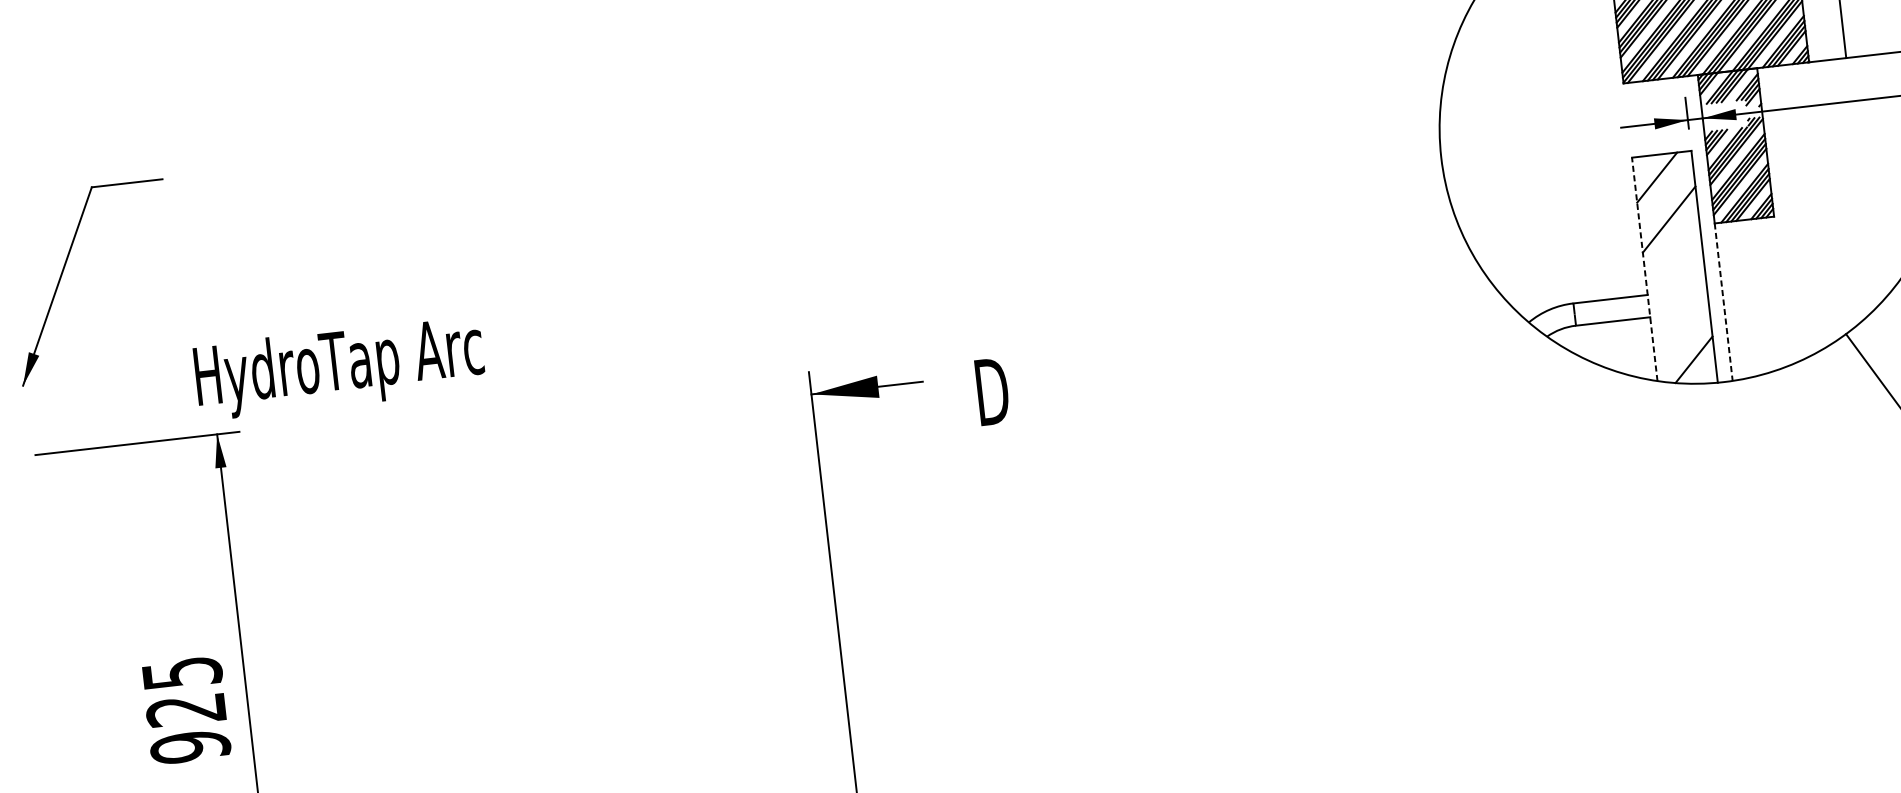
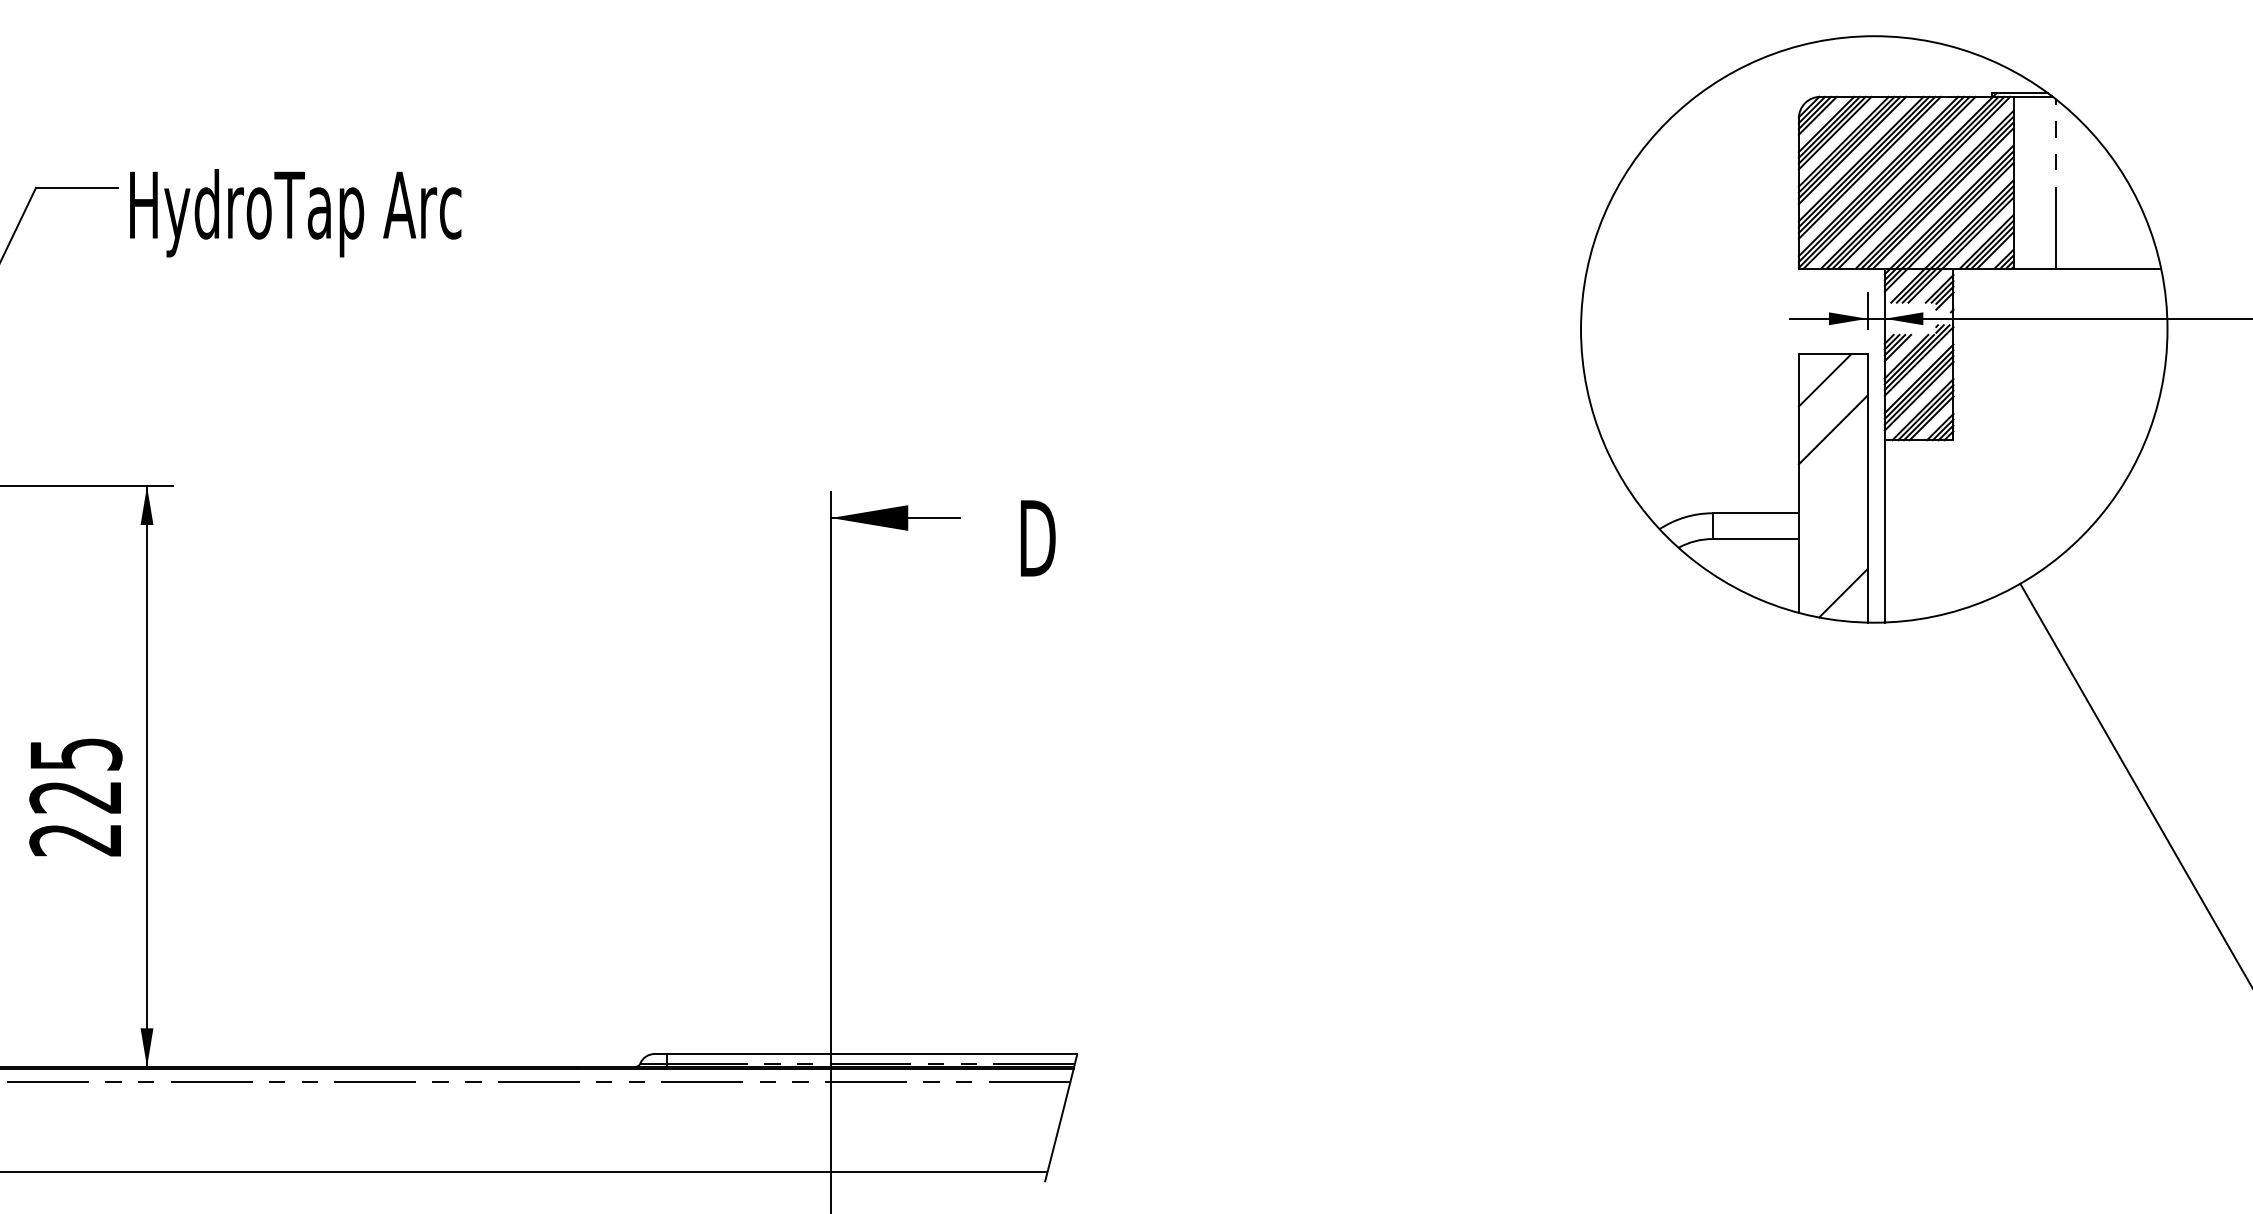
line: (1644, 269) -> (1798, 483), dashed -> solid
line: (1723, 302) -> (1884, 531), dashed -> solid
text: (339, 368) -> (295, 213), moved
text: (190, 747) -> (75, 840), 925 -> 225

